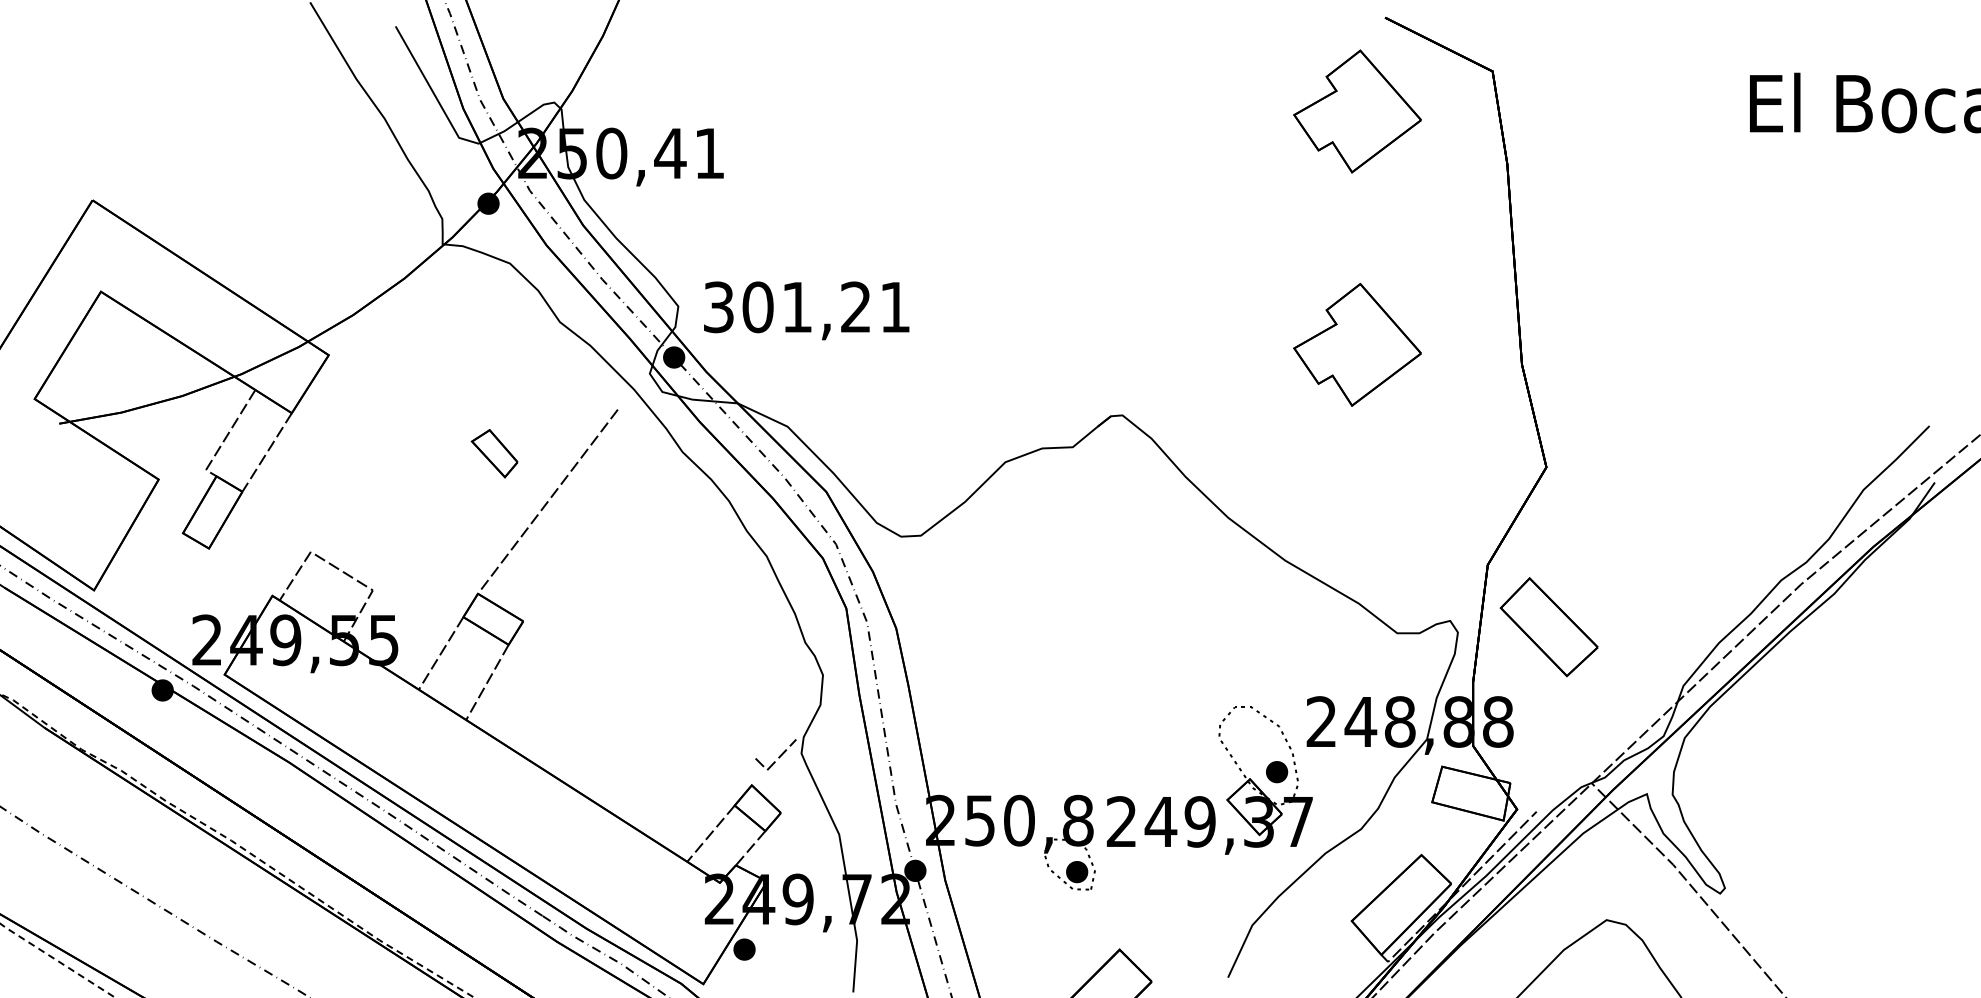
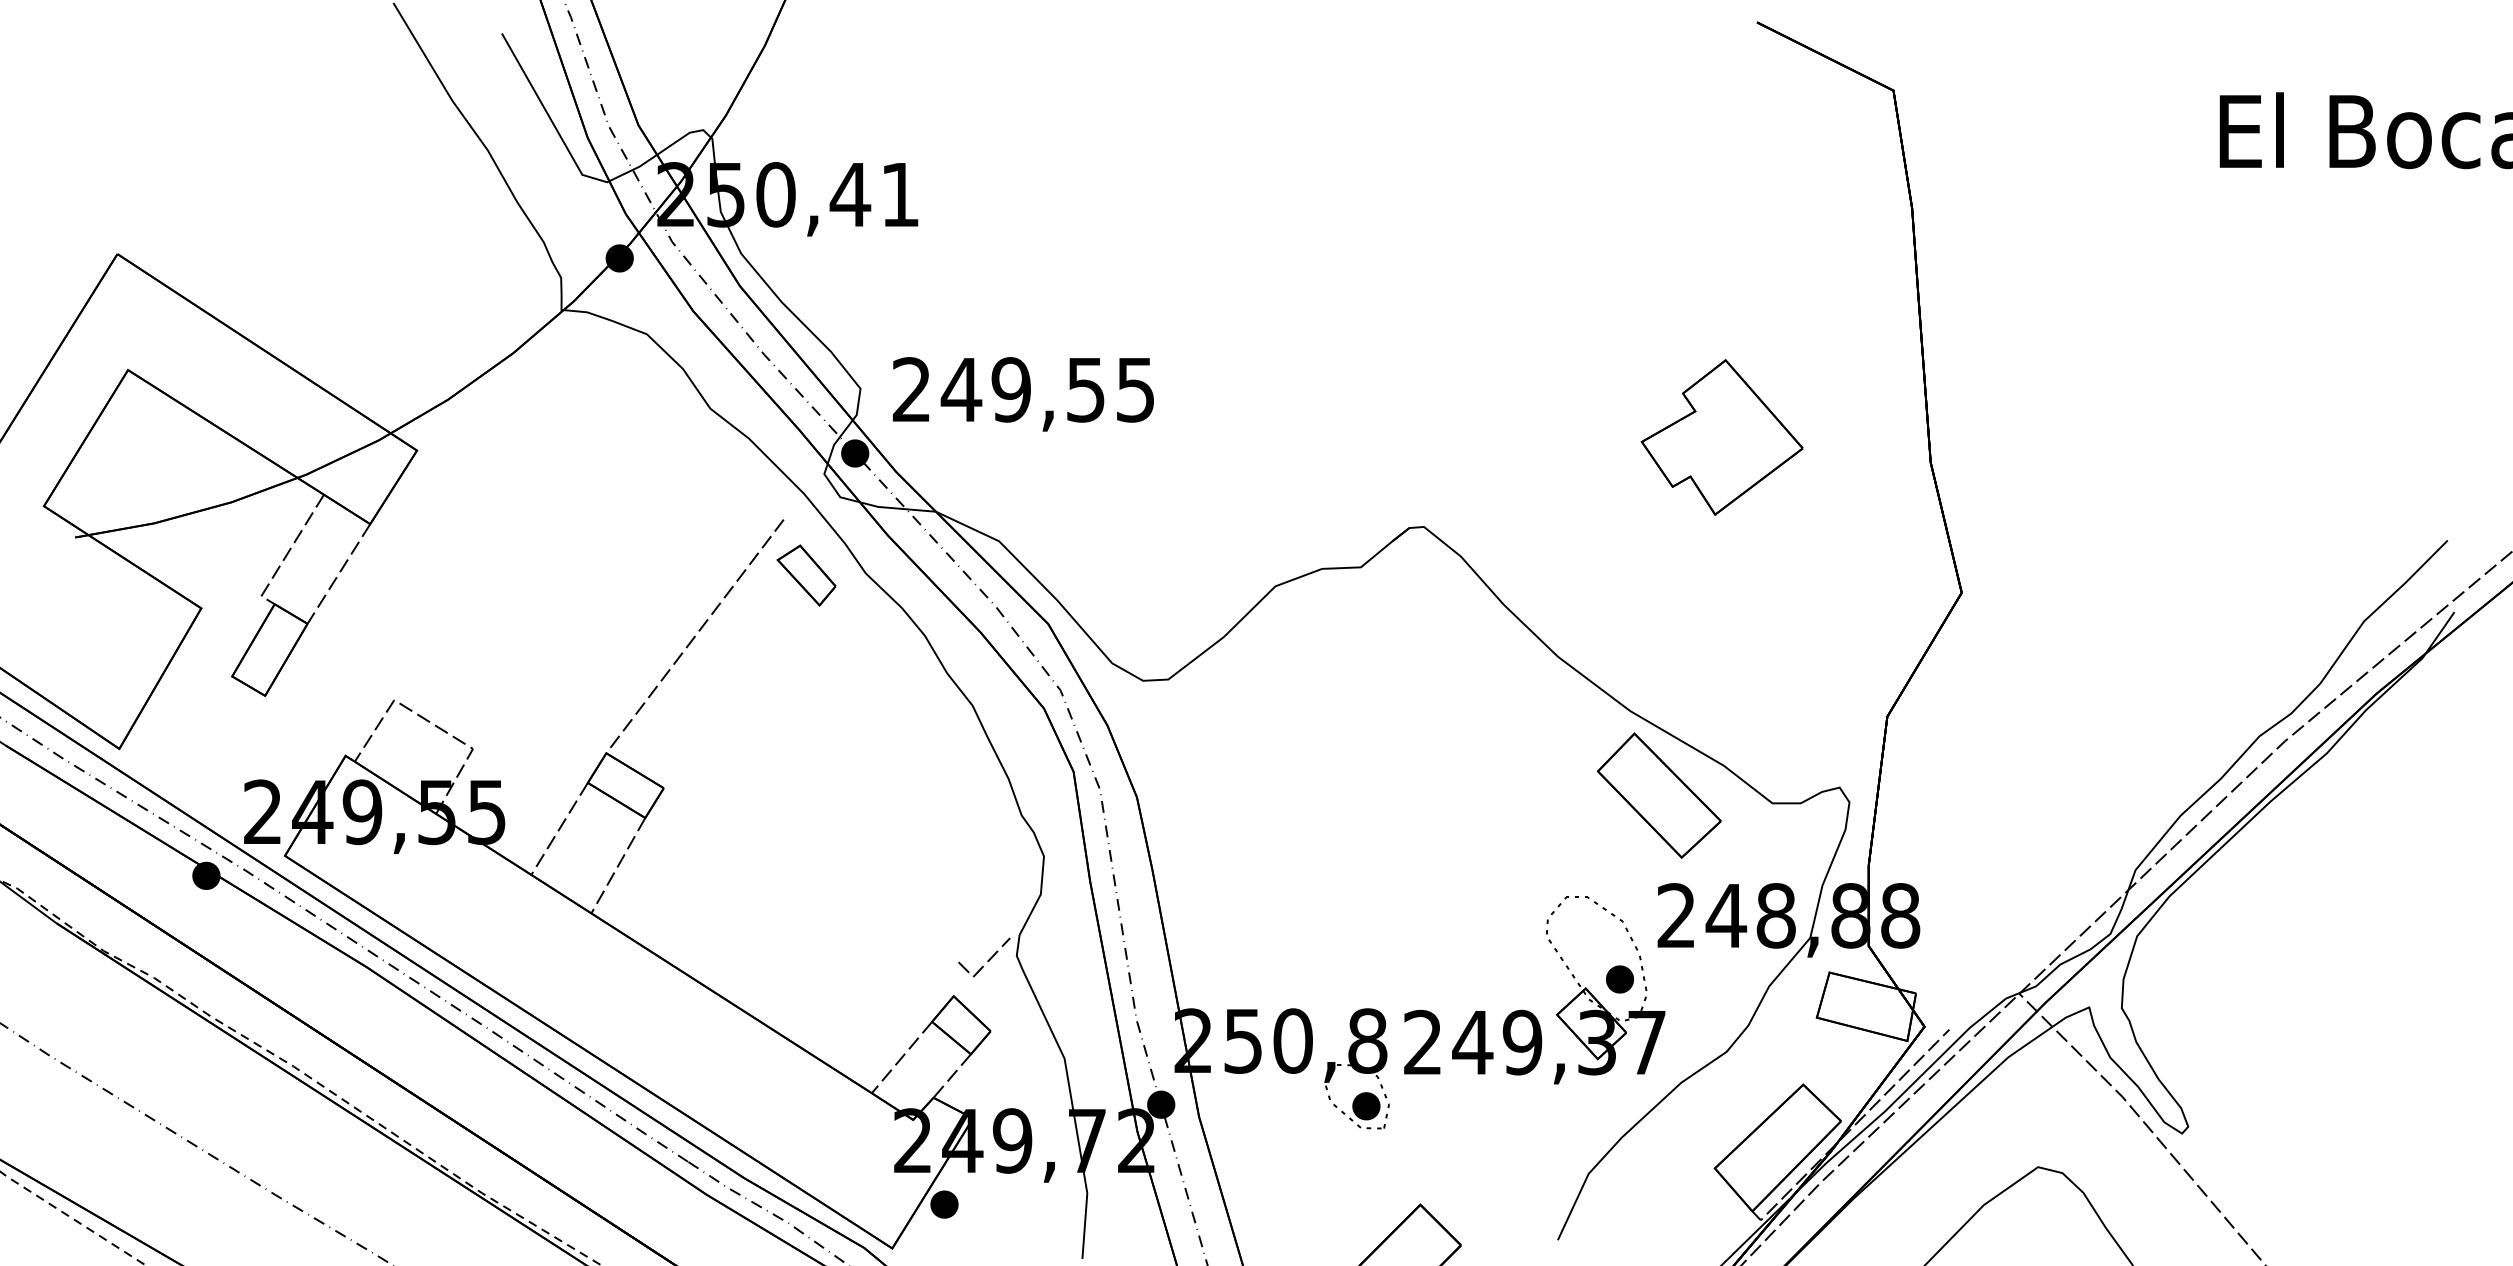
part: (1357, 111) -> (1721, 141), removed
text: (806, 307) -> (1022, 389), 301,21 -> 249,55
part: (494, 453) -> (806, 575), moved
part: (1548, 627) -> (1658, 795), moved

